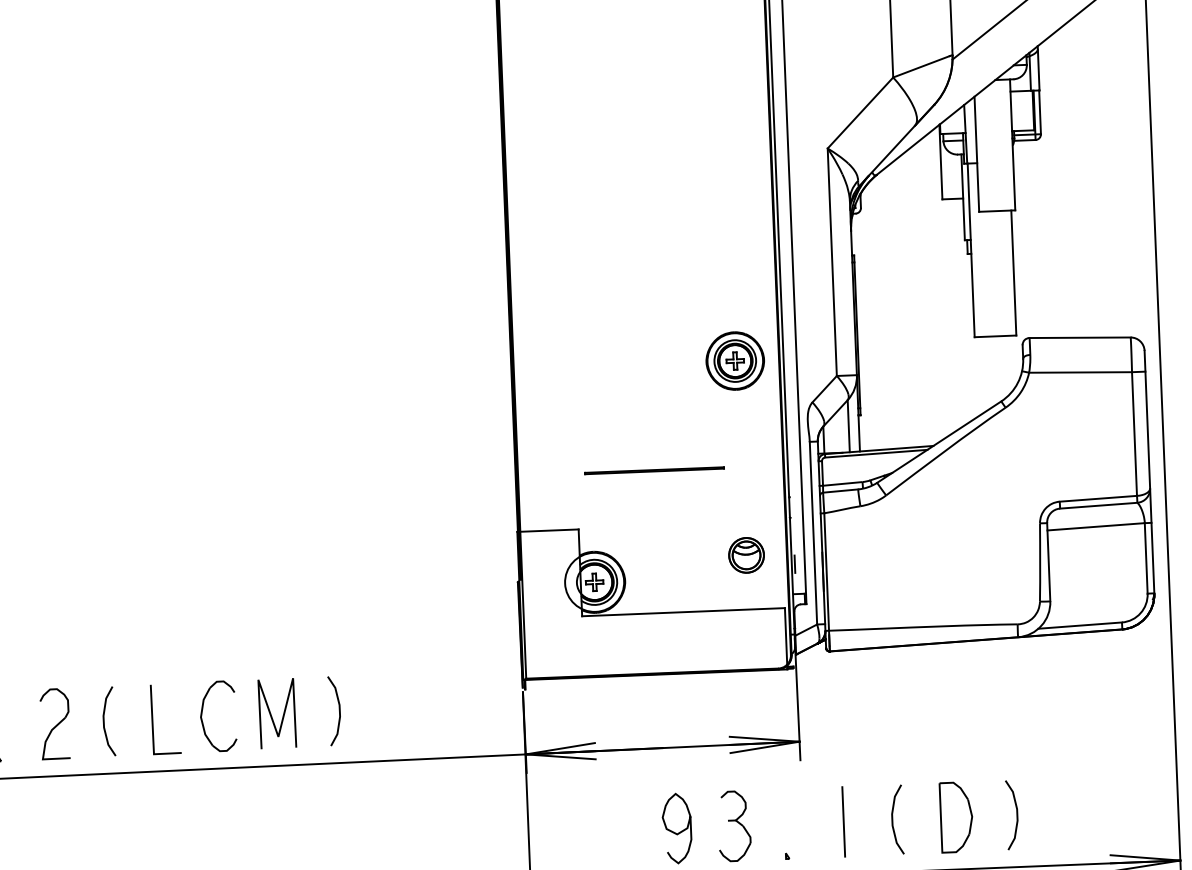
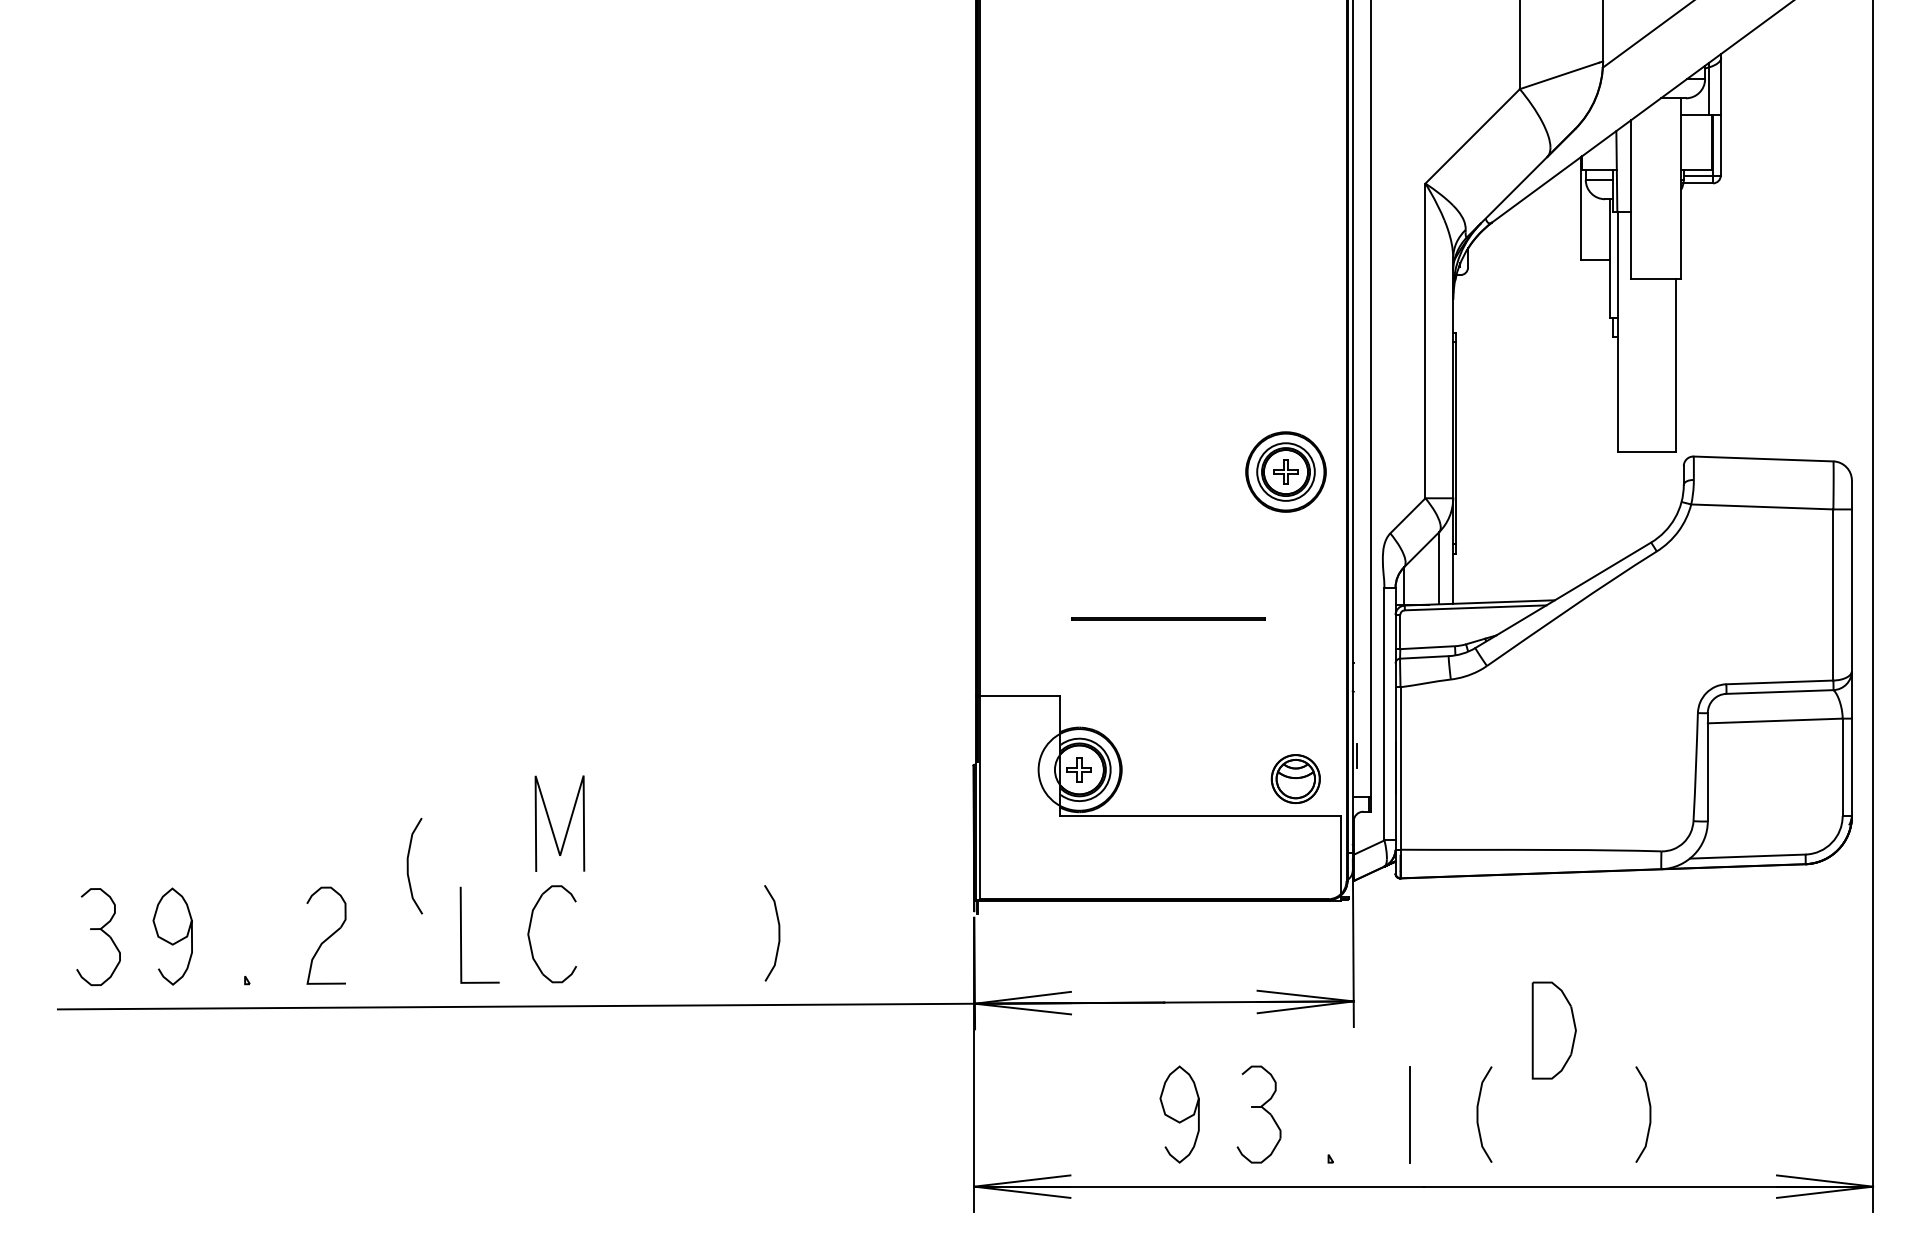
part: (746, 555) -> (1295, 779), moved
curve: (339, 711) -> (778, 933), moved
line: (272, 715) -> (552, 826), moved
curve: (104, 721) -> (408, 866), moved
part: (955, 817) -> (1553, 1030), moved

